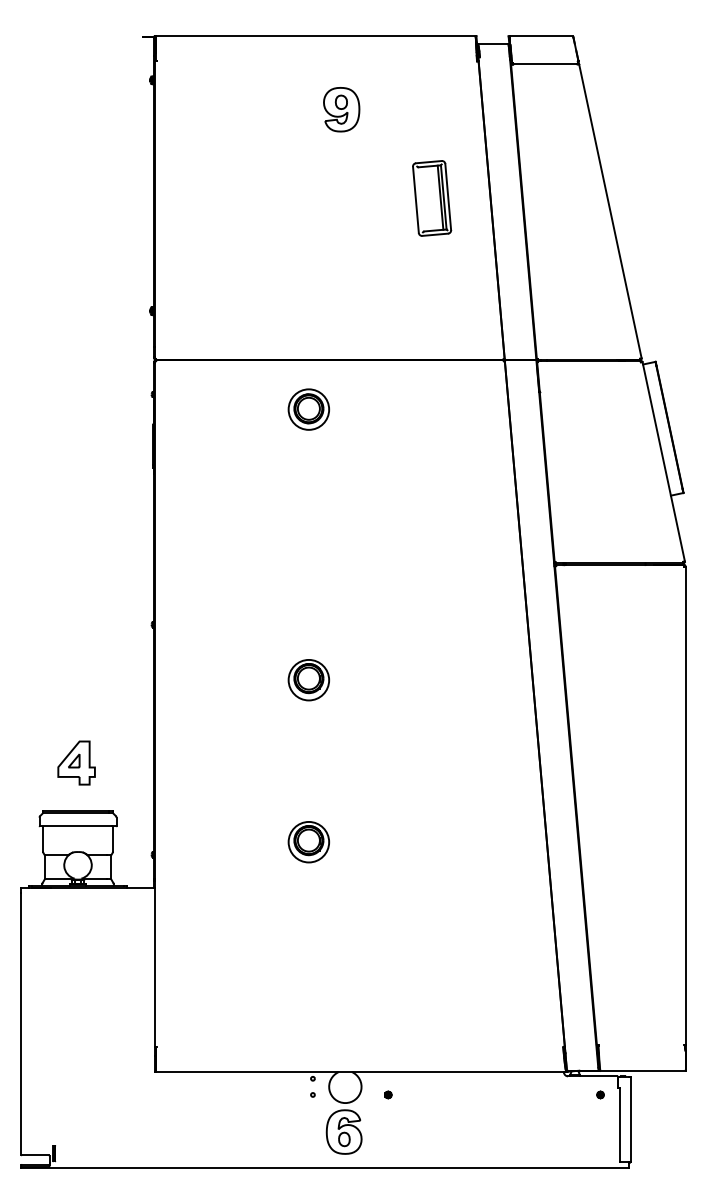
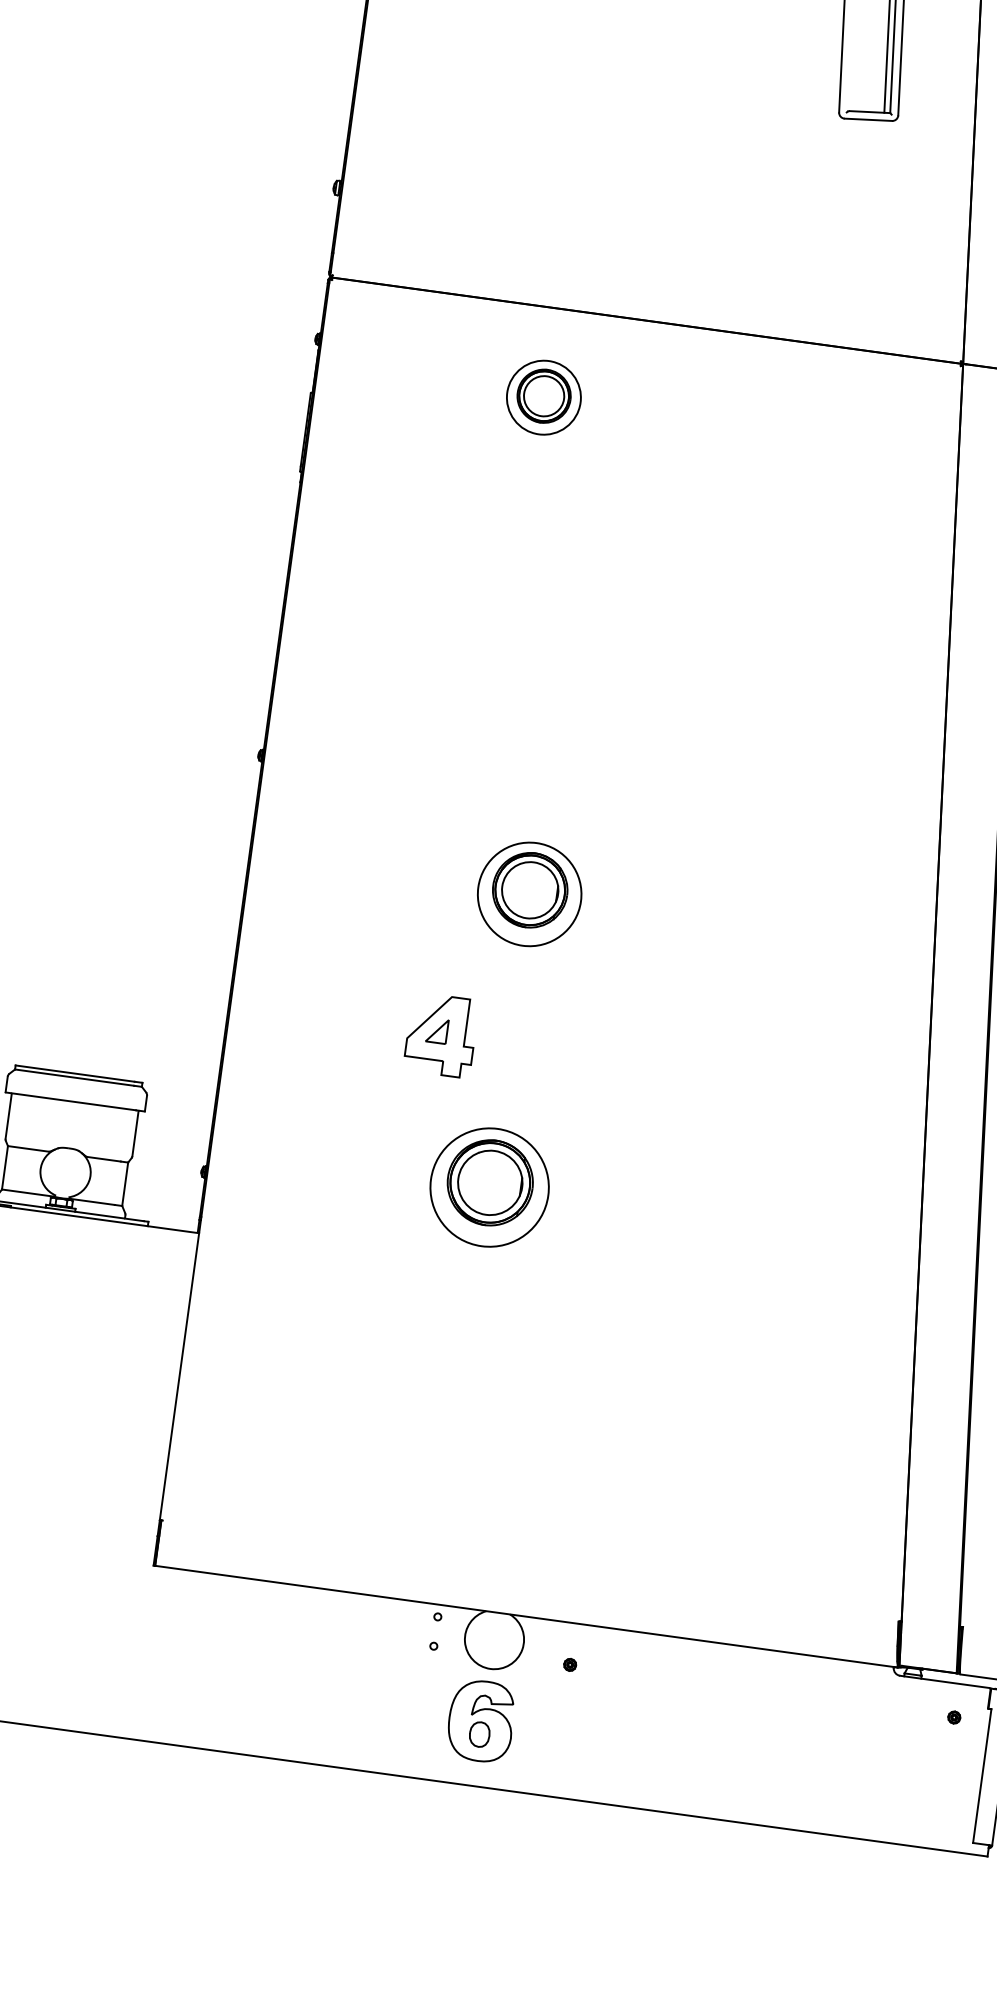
part: (308, 409) -> (543, 397), moved
part: (308, 680) -> (528, 895), size x1.4
part: (76, 762) -> (441, 1034), moved
part: (308, 842) -> (488, 1188), size x1.6

